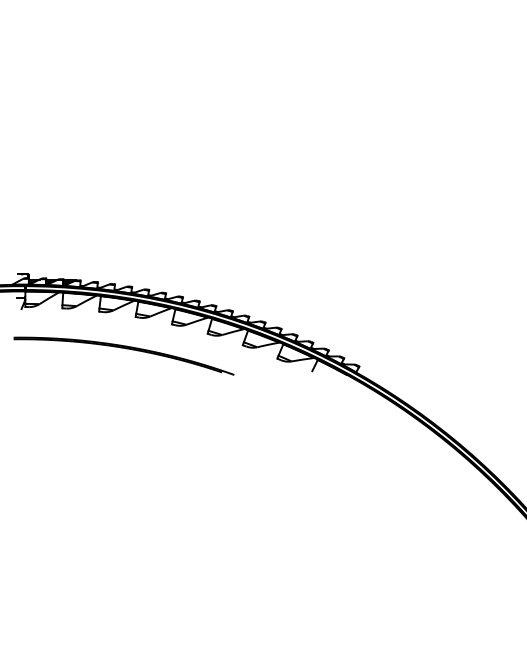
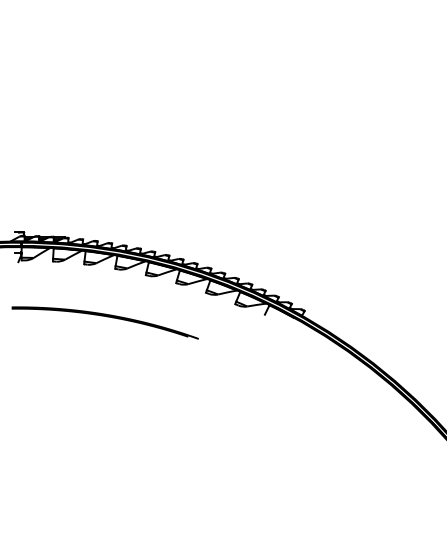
part: (123, 355) -> (104, 322), moved

